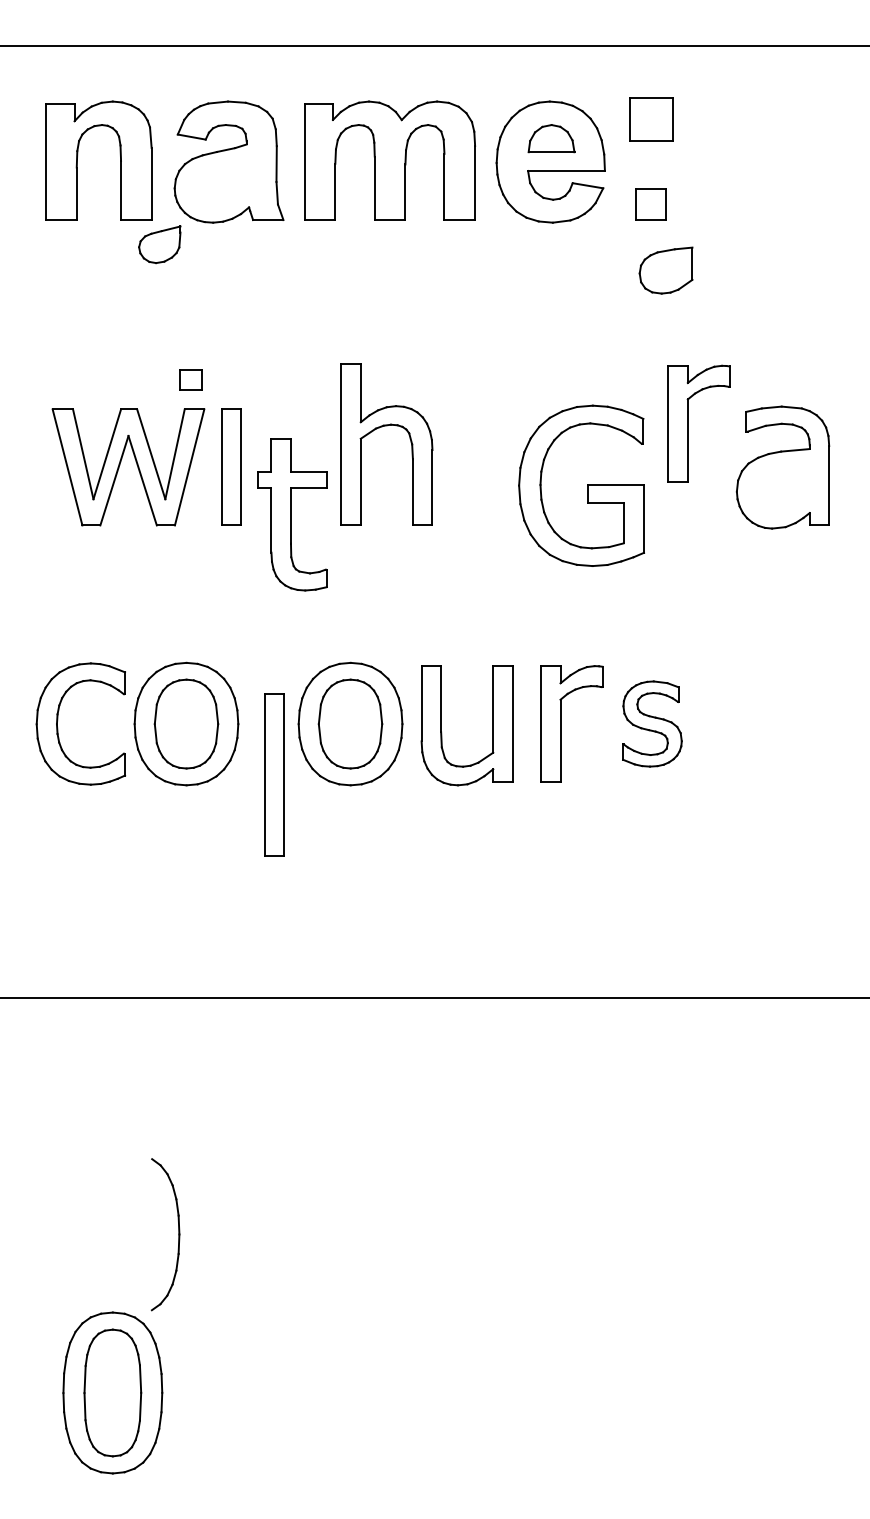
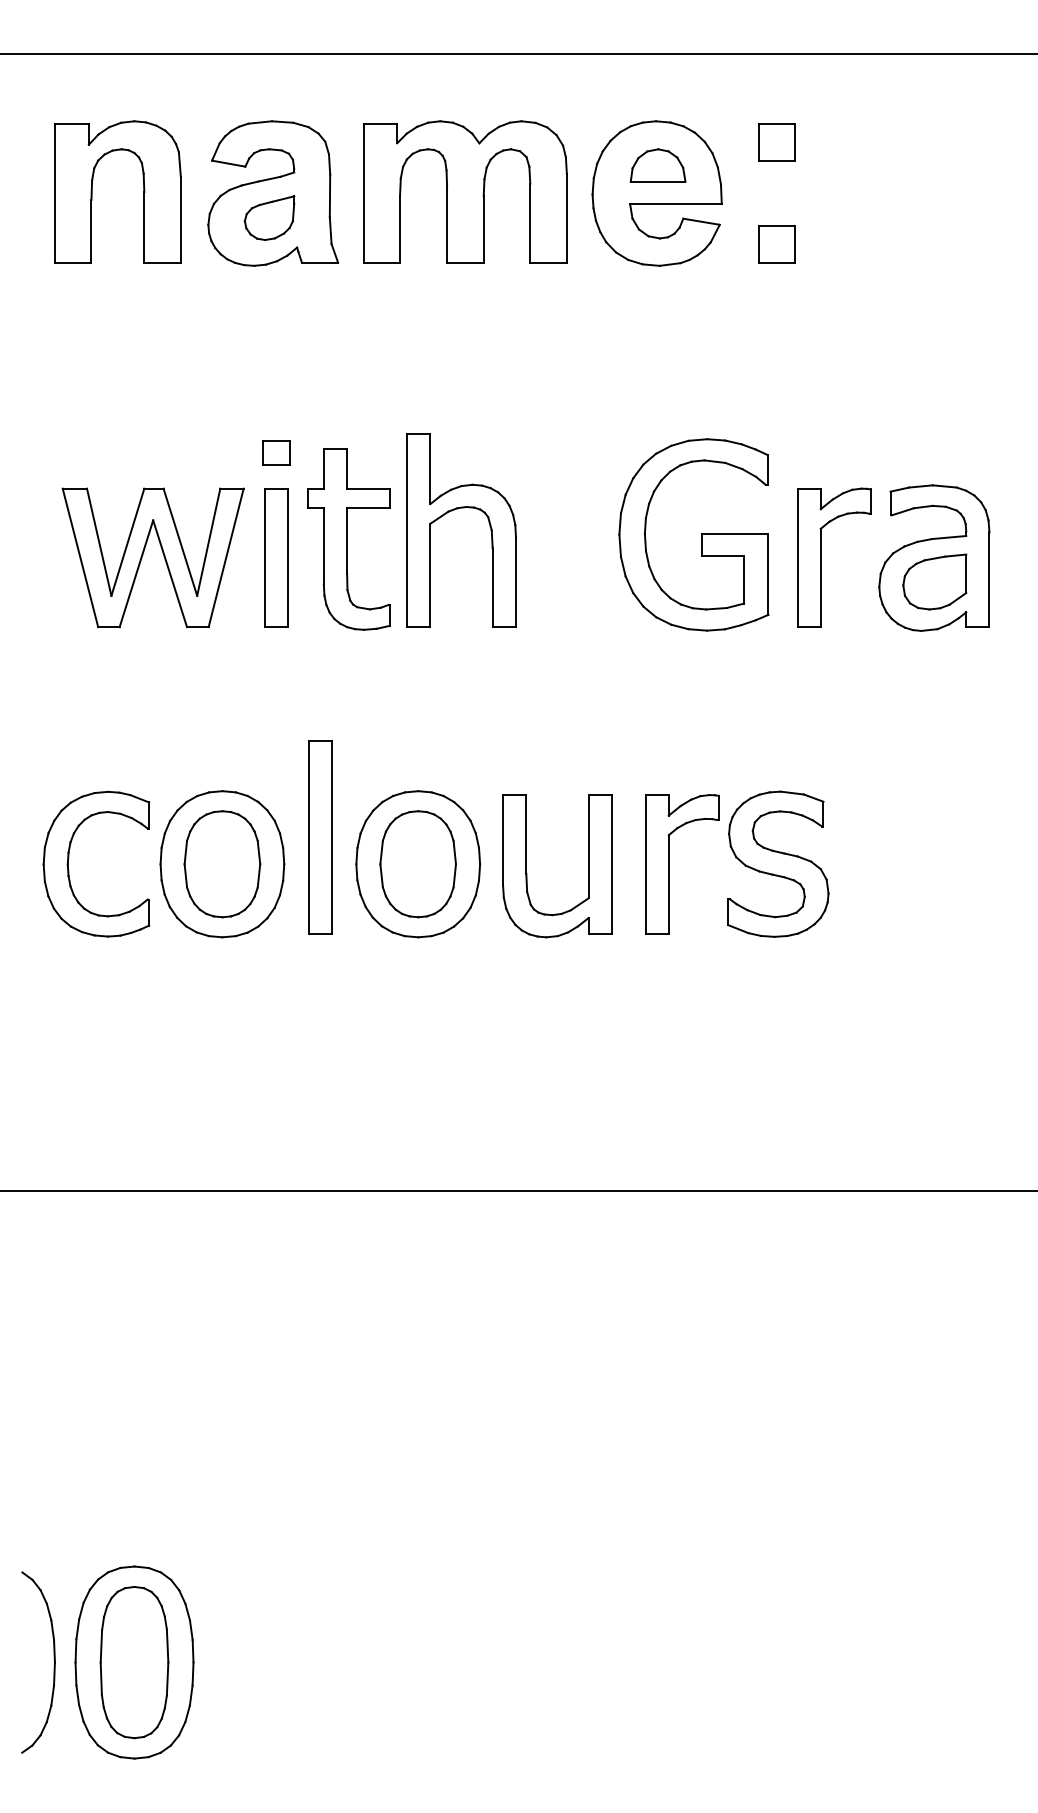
part: (650, 119) -> (776, 142), size x0.71
part: (159, 244) -> (269, 217), moved
part: (665, 270) -> (934, 581), moved
part: (190, 379) -> (276, 452), moved
part: (688, 423) -> (821, 557), moved
part: (587, 485) -> (701, 534), moved
part: (292, 514) -> (348, 539), moved
part: (652, 723) -> (778, 863), size x1.43
part: (274, 775) -> (320, 837), moved
part: (178, 1232) -> (53, 1659), moved

